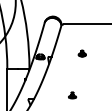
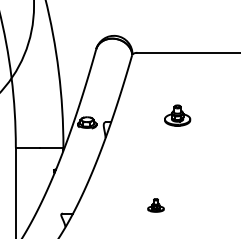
part: (81, 53) -> (175, 115), size x1.6

